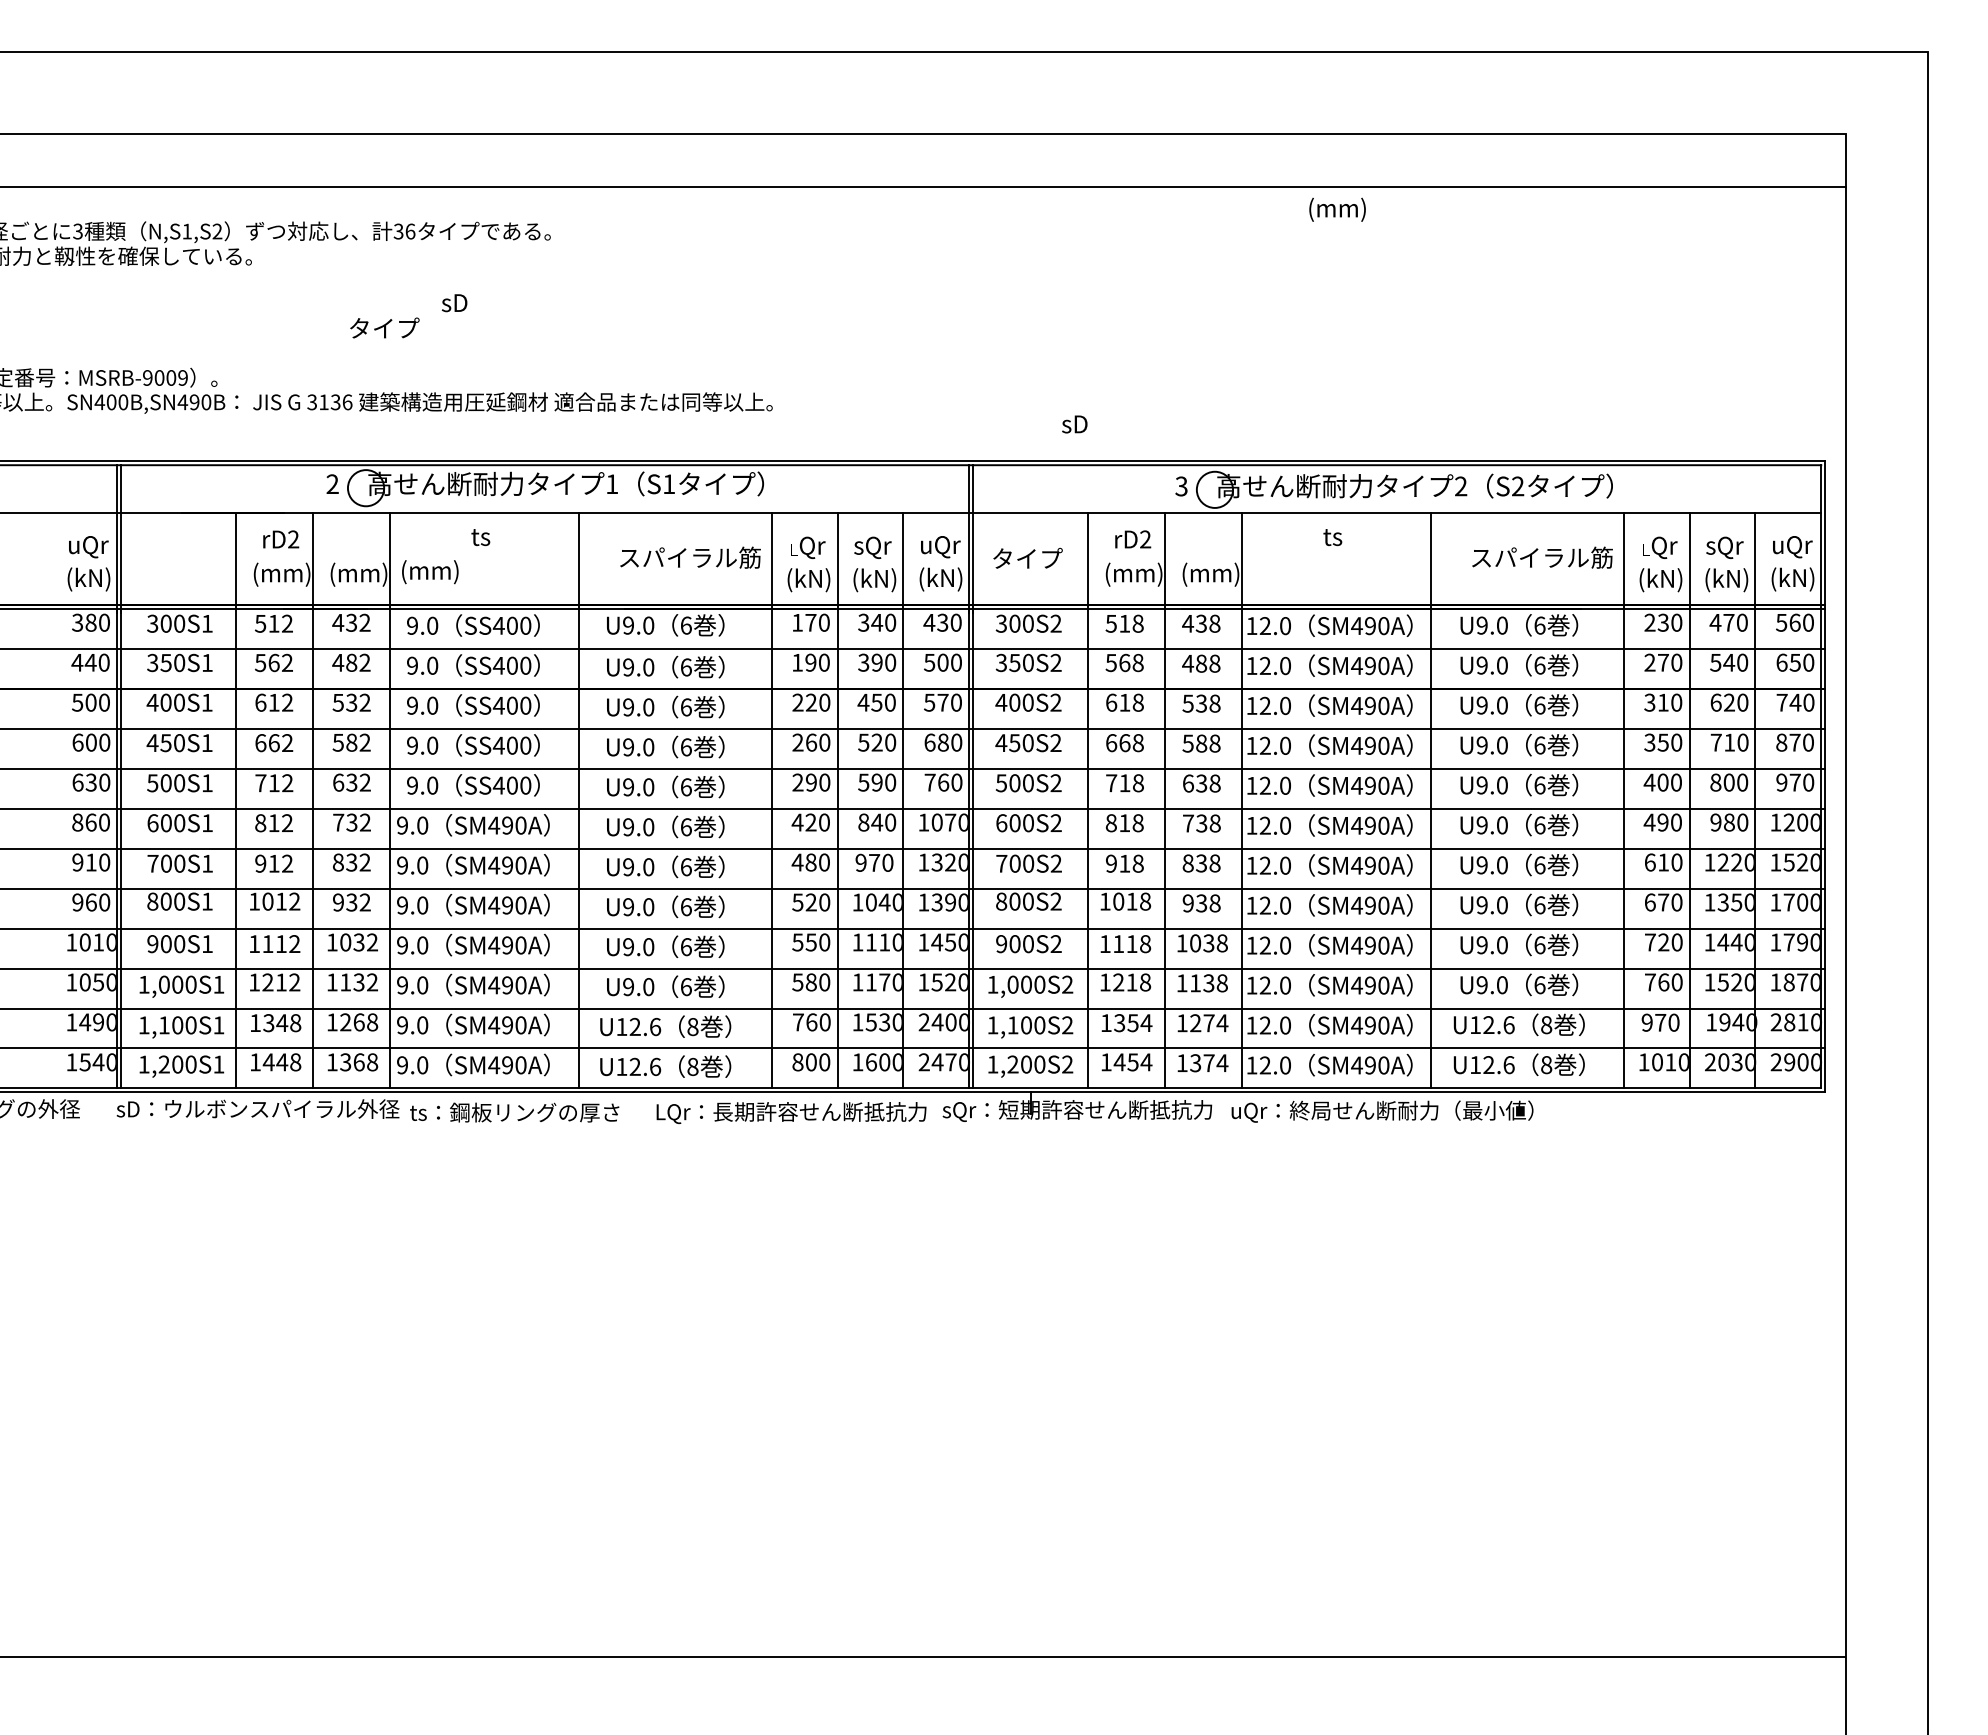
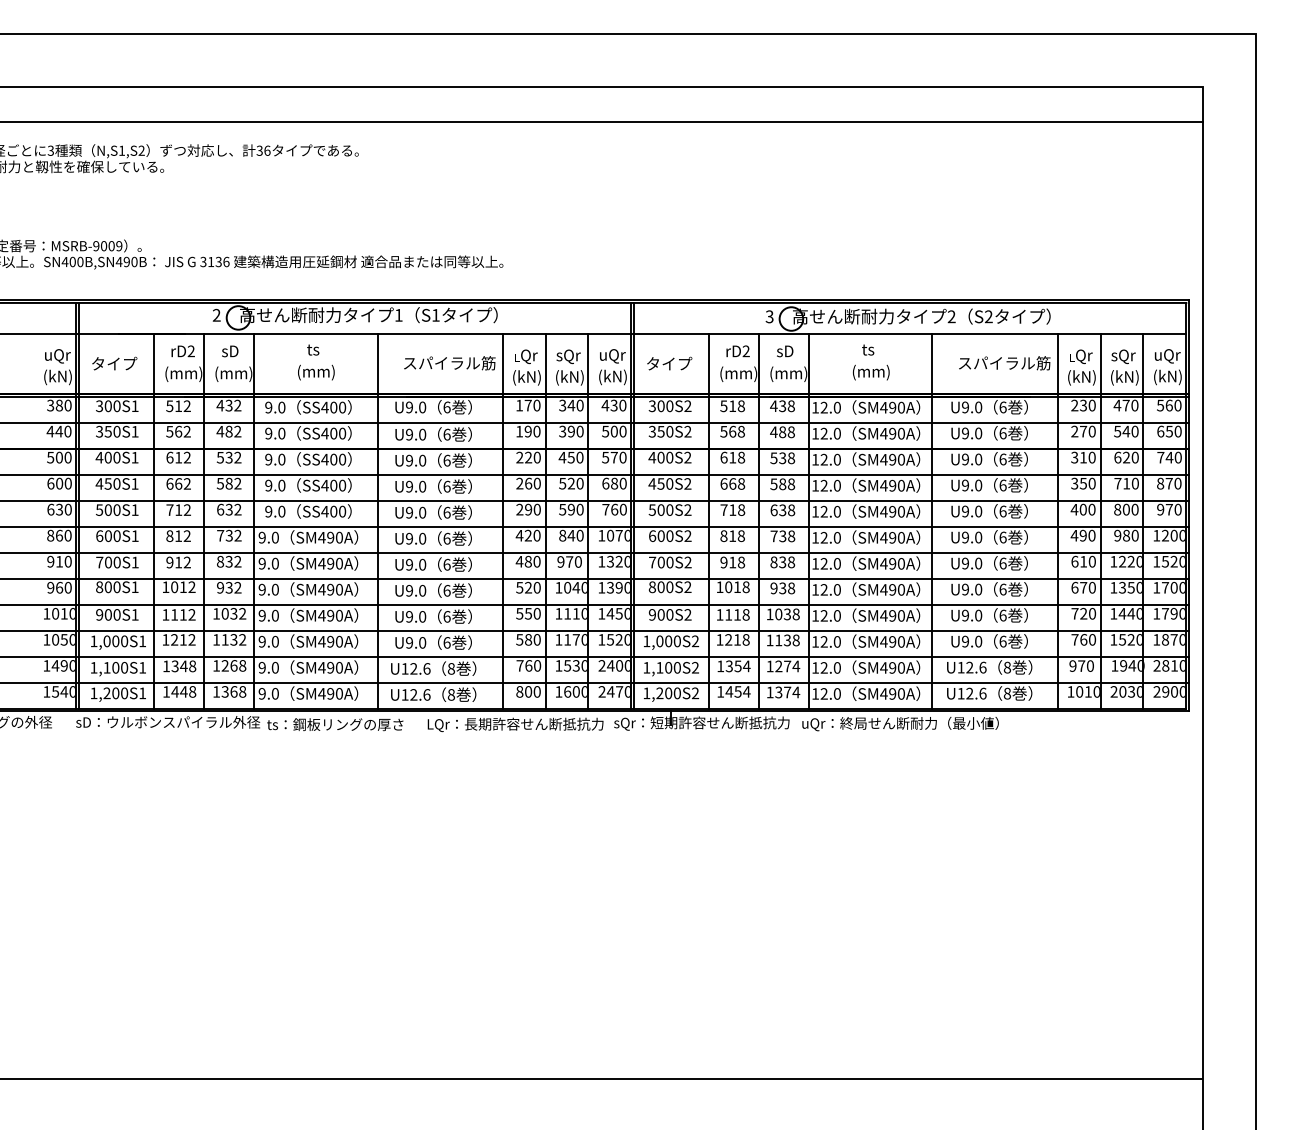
text: (1337, 209) -> (871, 372), moved
text: (455, 303) -> (230, 351), moved
text: (384, 327) -> (114, 363), moved
text: (1075, 424) -> (785, 351), moved
text: (430, 571) -> (316, 372), moved

